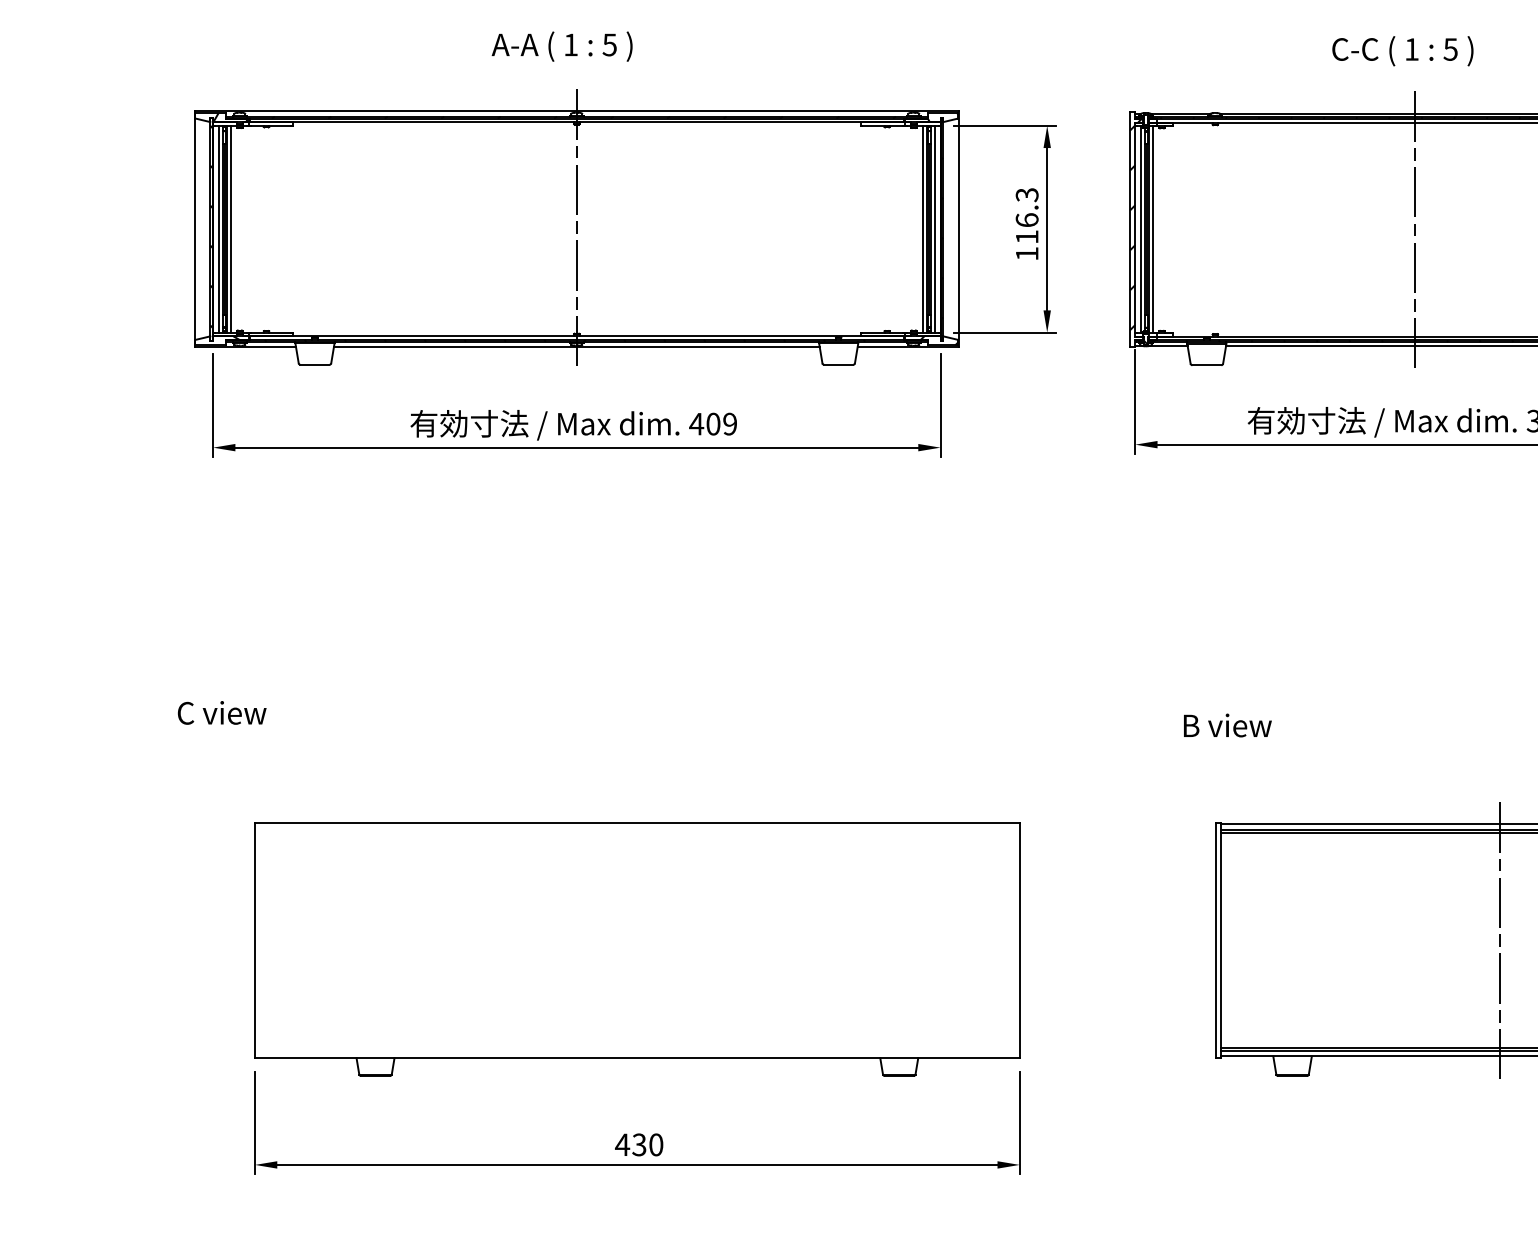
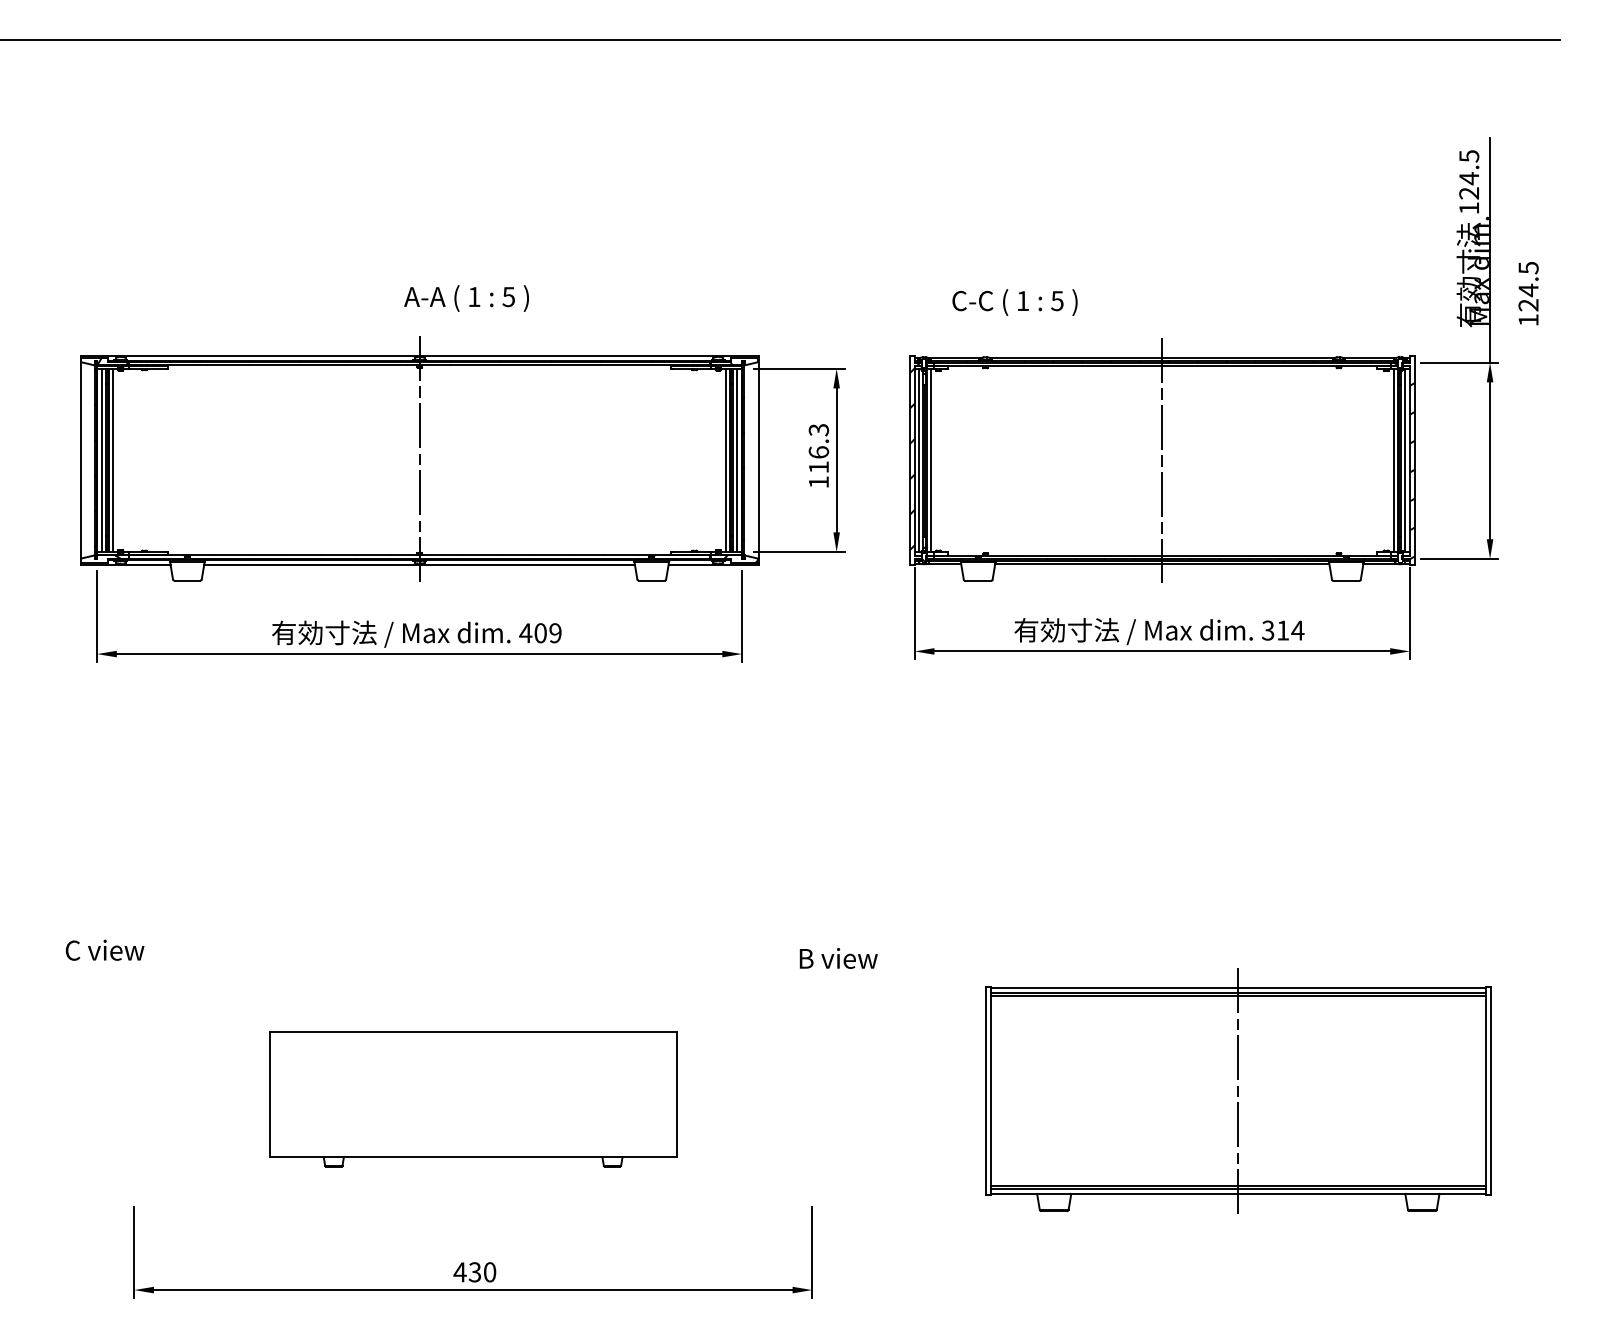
text: (562, 46) -> (466, 298), moved
text: (1402, 51) -> (1014, 302), moved
text: (221, 712) -> (104, 949), moved
text: (1227, 725) -> (838, 958), moved
part: (636, 950) -> (472, 1099), size x0.6

